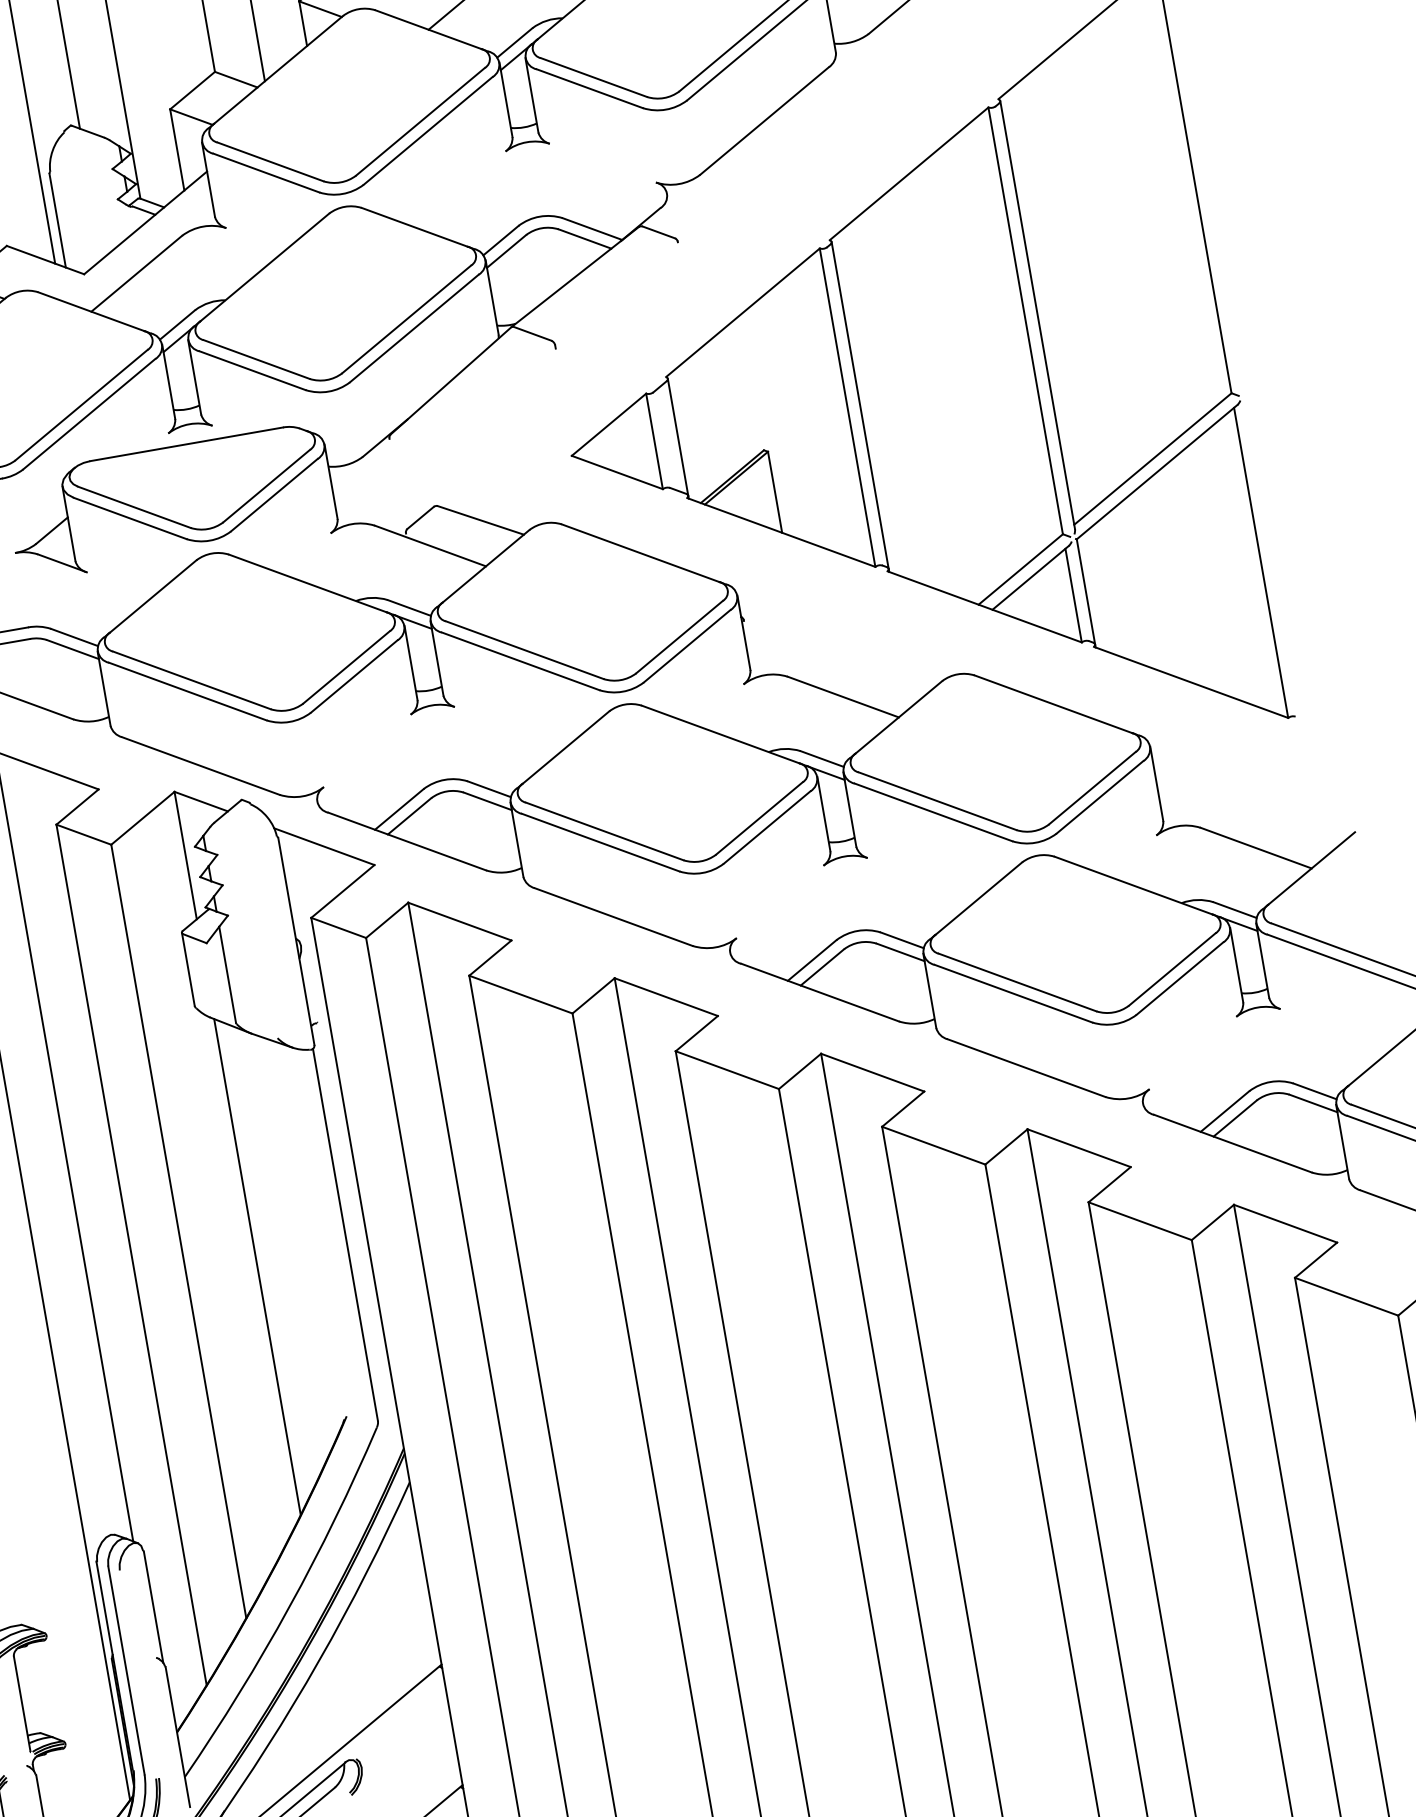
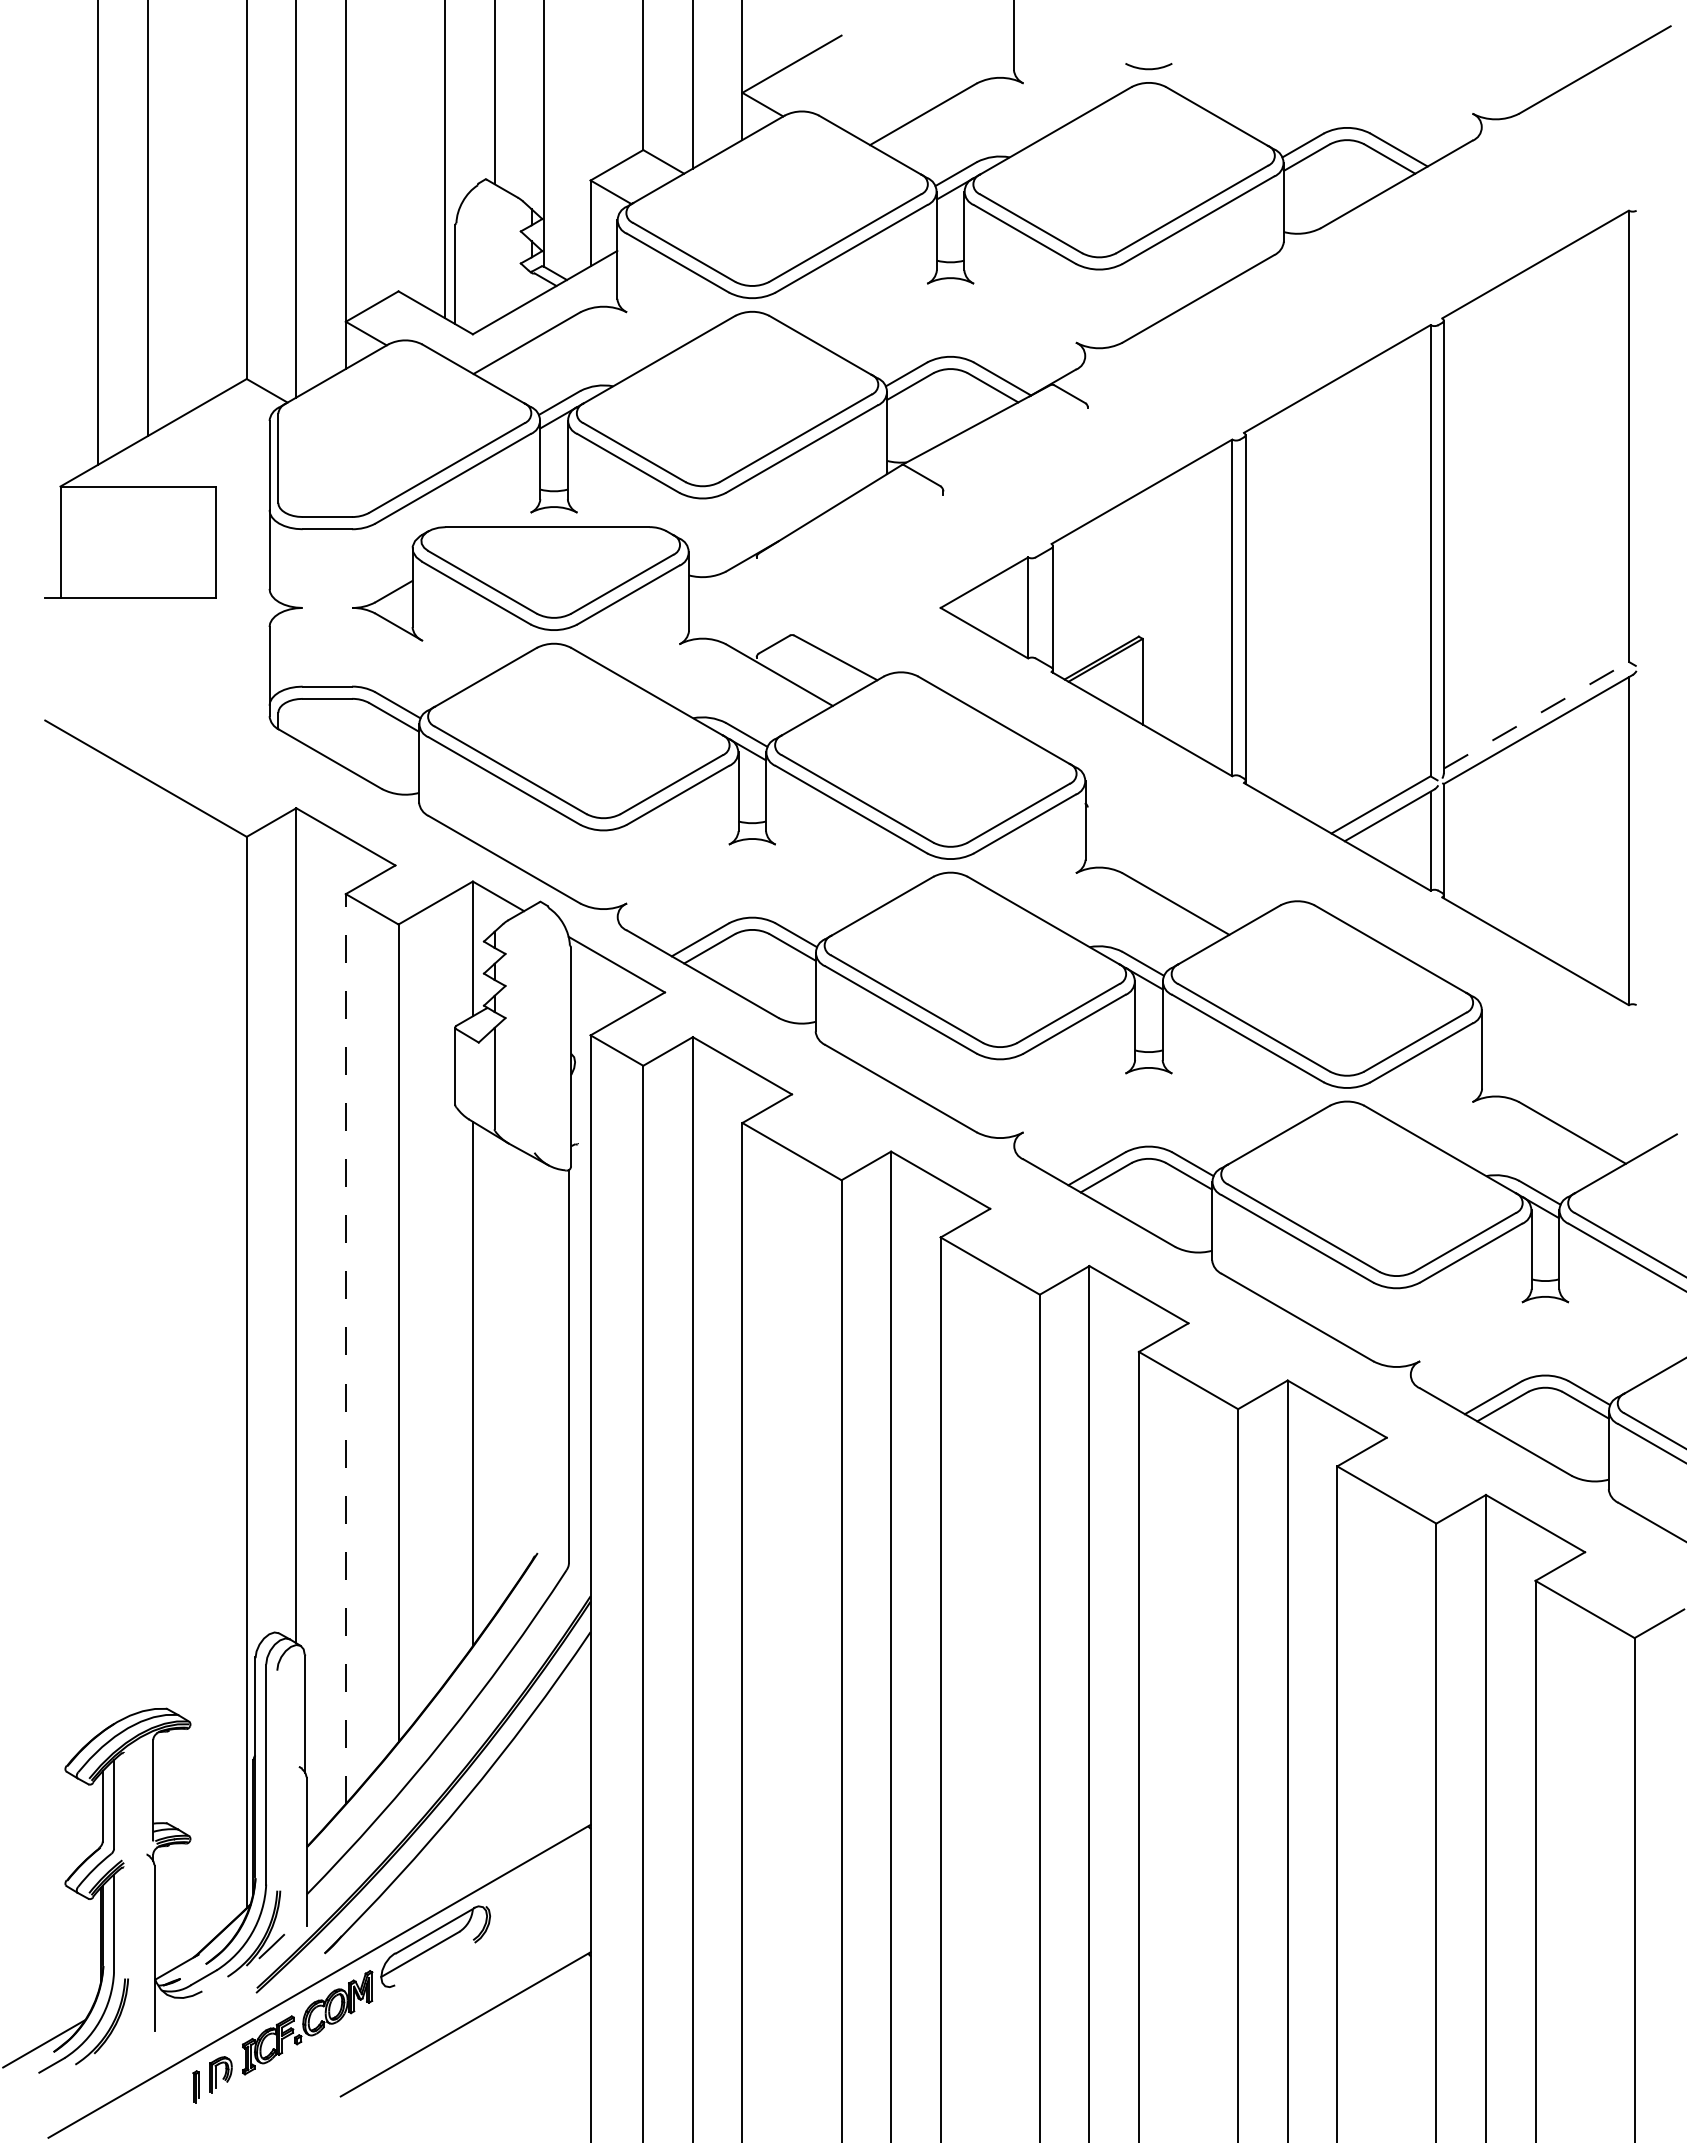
line: (1153, 459) -> (1536, 715), solid -> dashed
line: (131, 1254) -> (345, 1348), solid -> dashed

